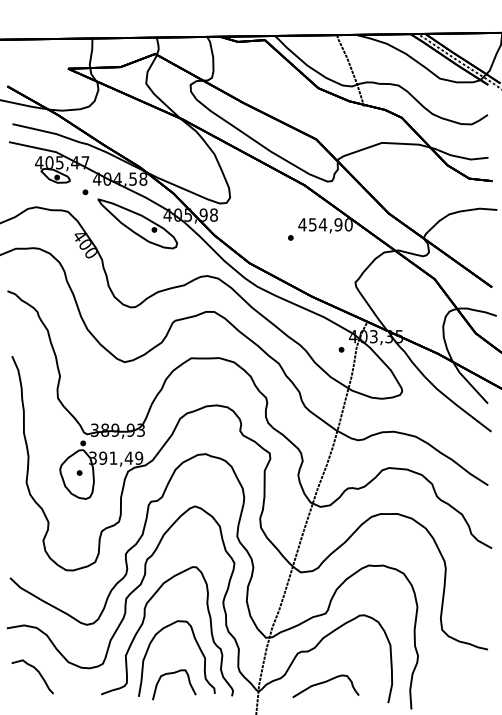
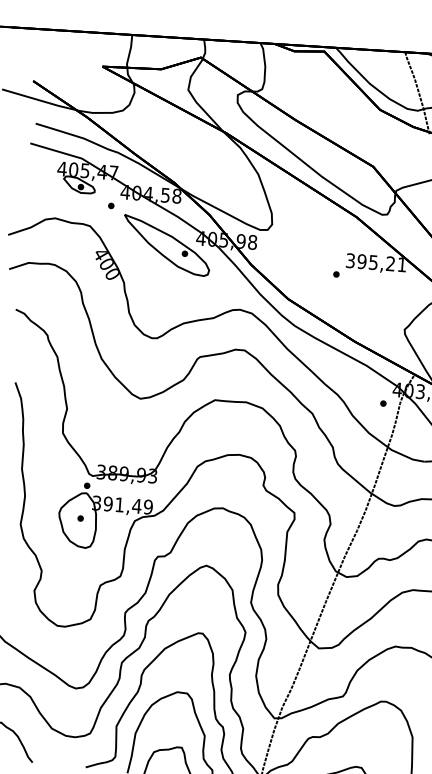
text: (325, 224) -> (376, 262), 454,90 -> 395,21

